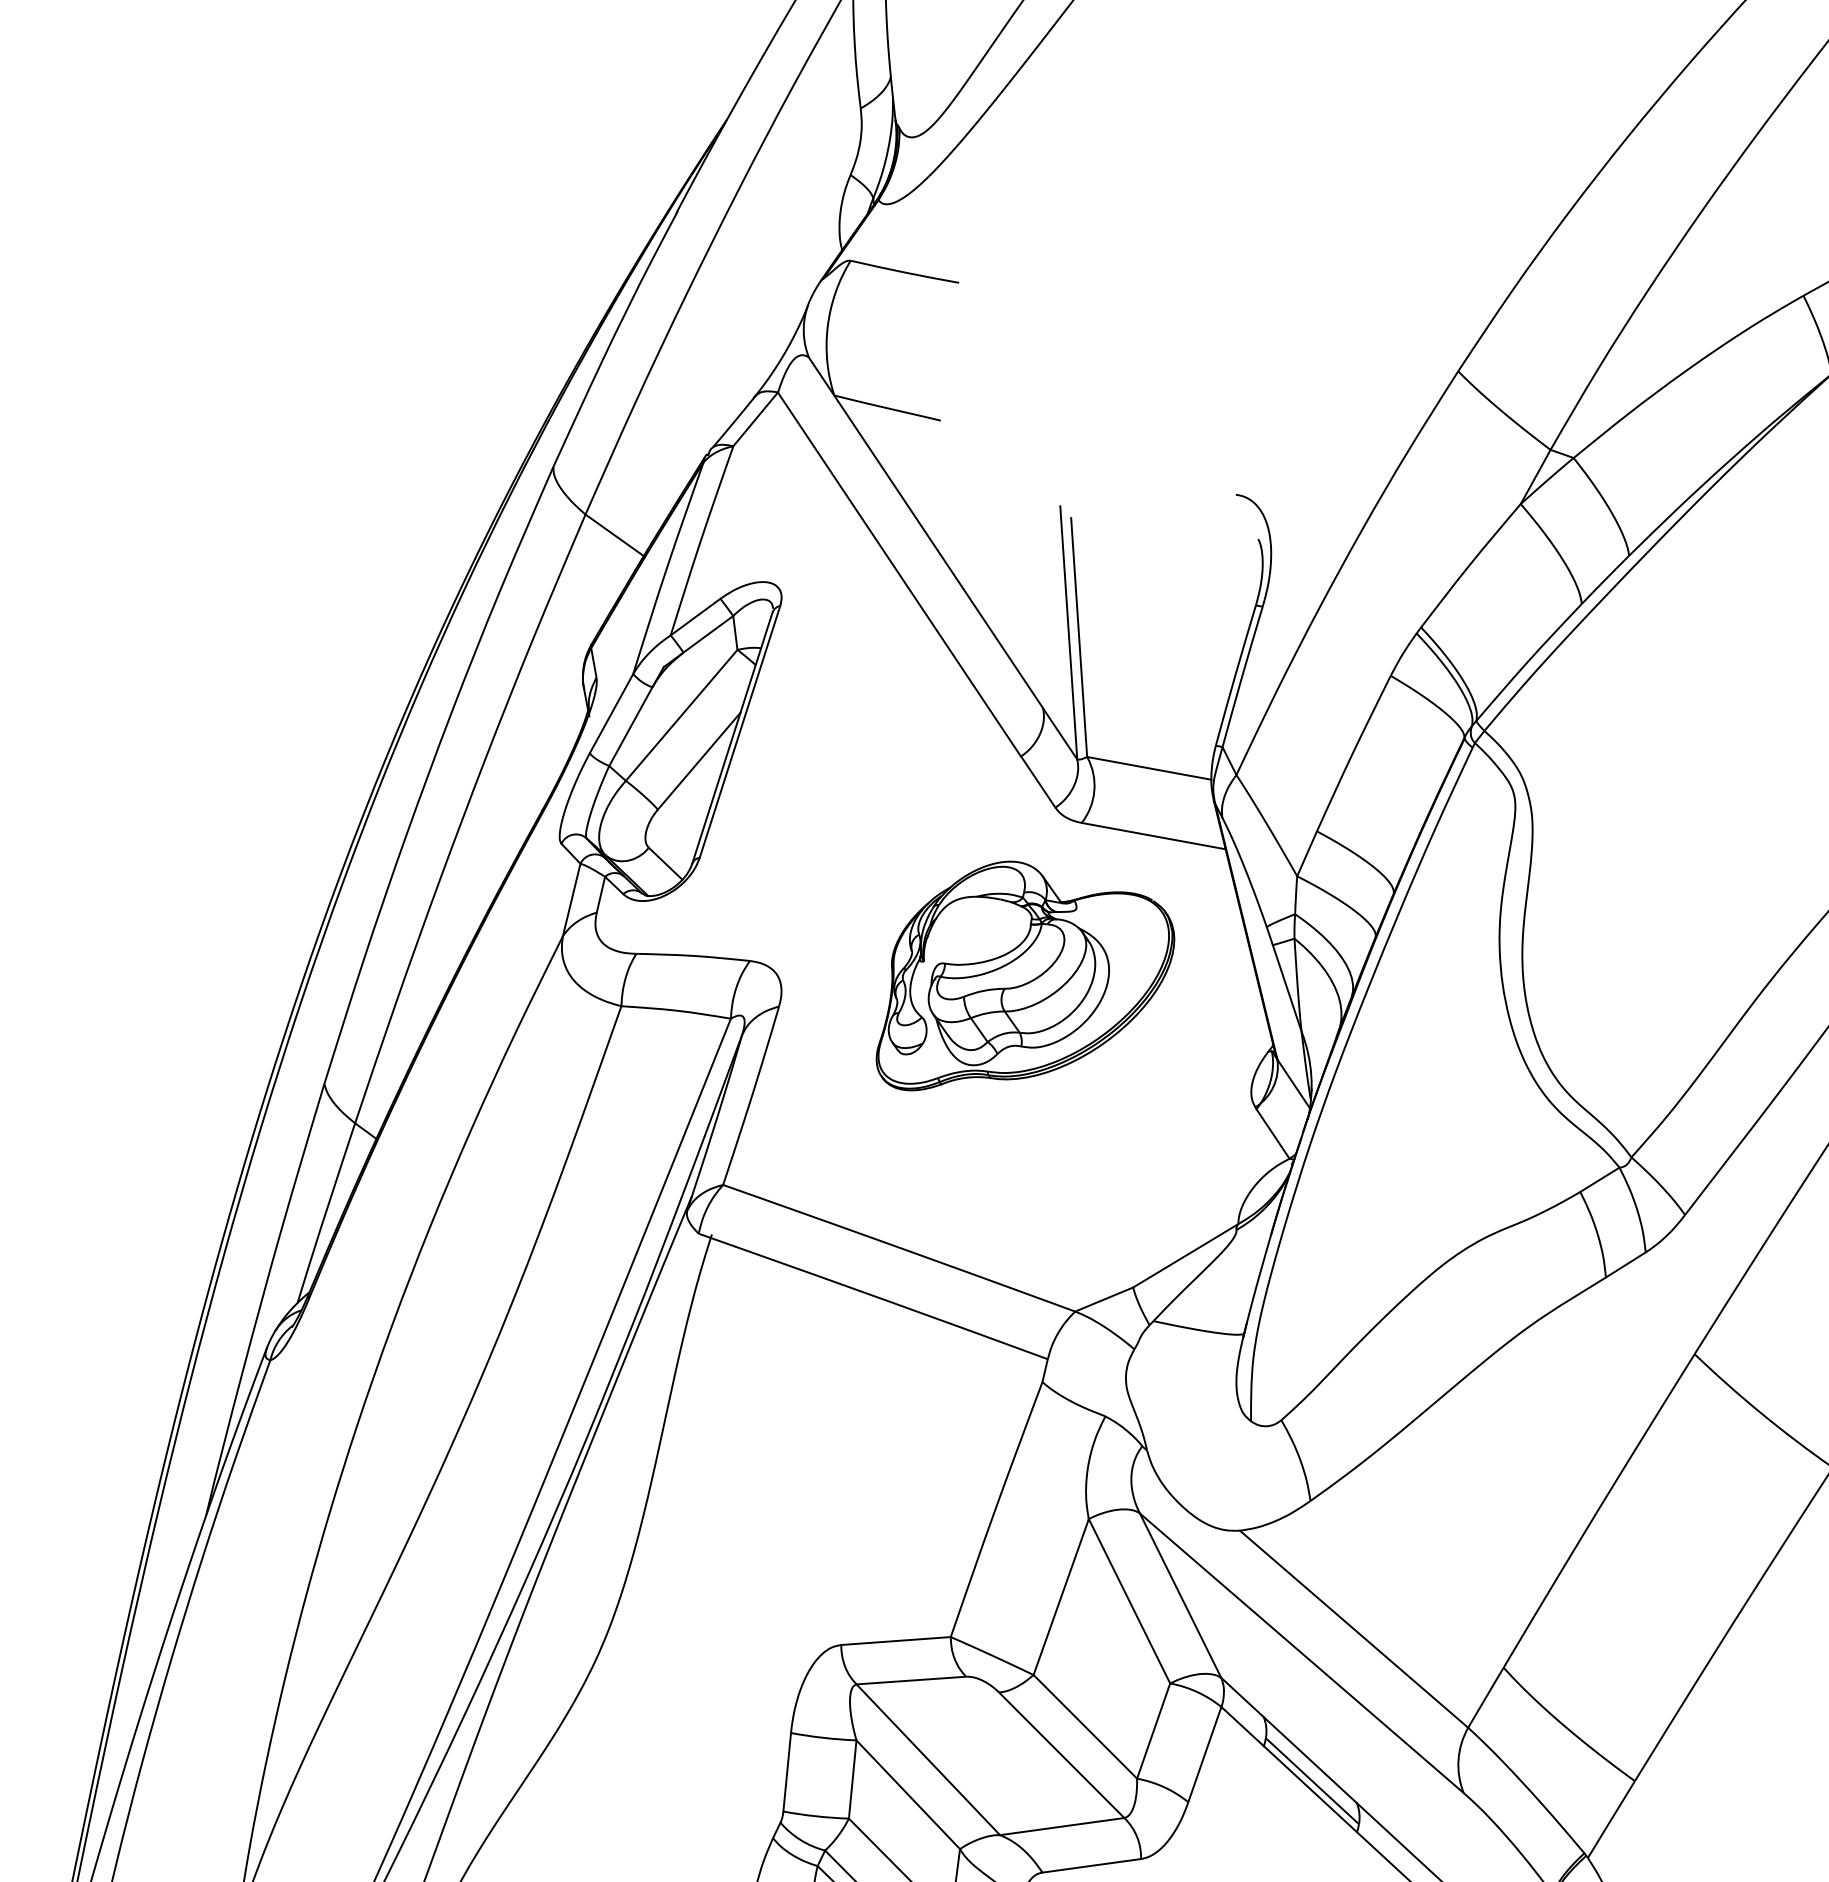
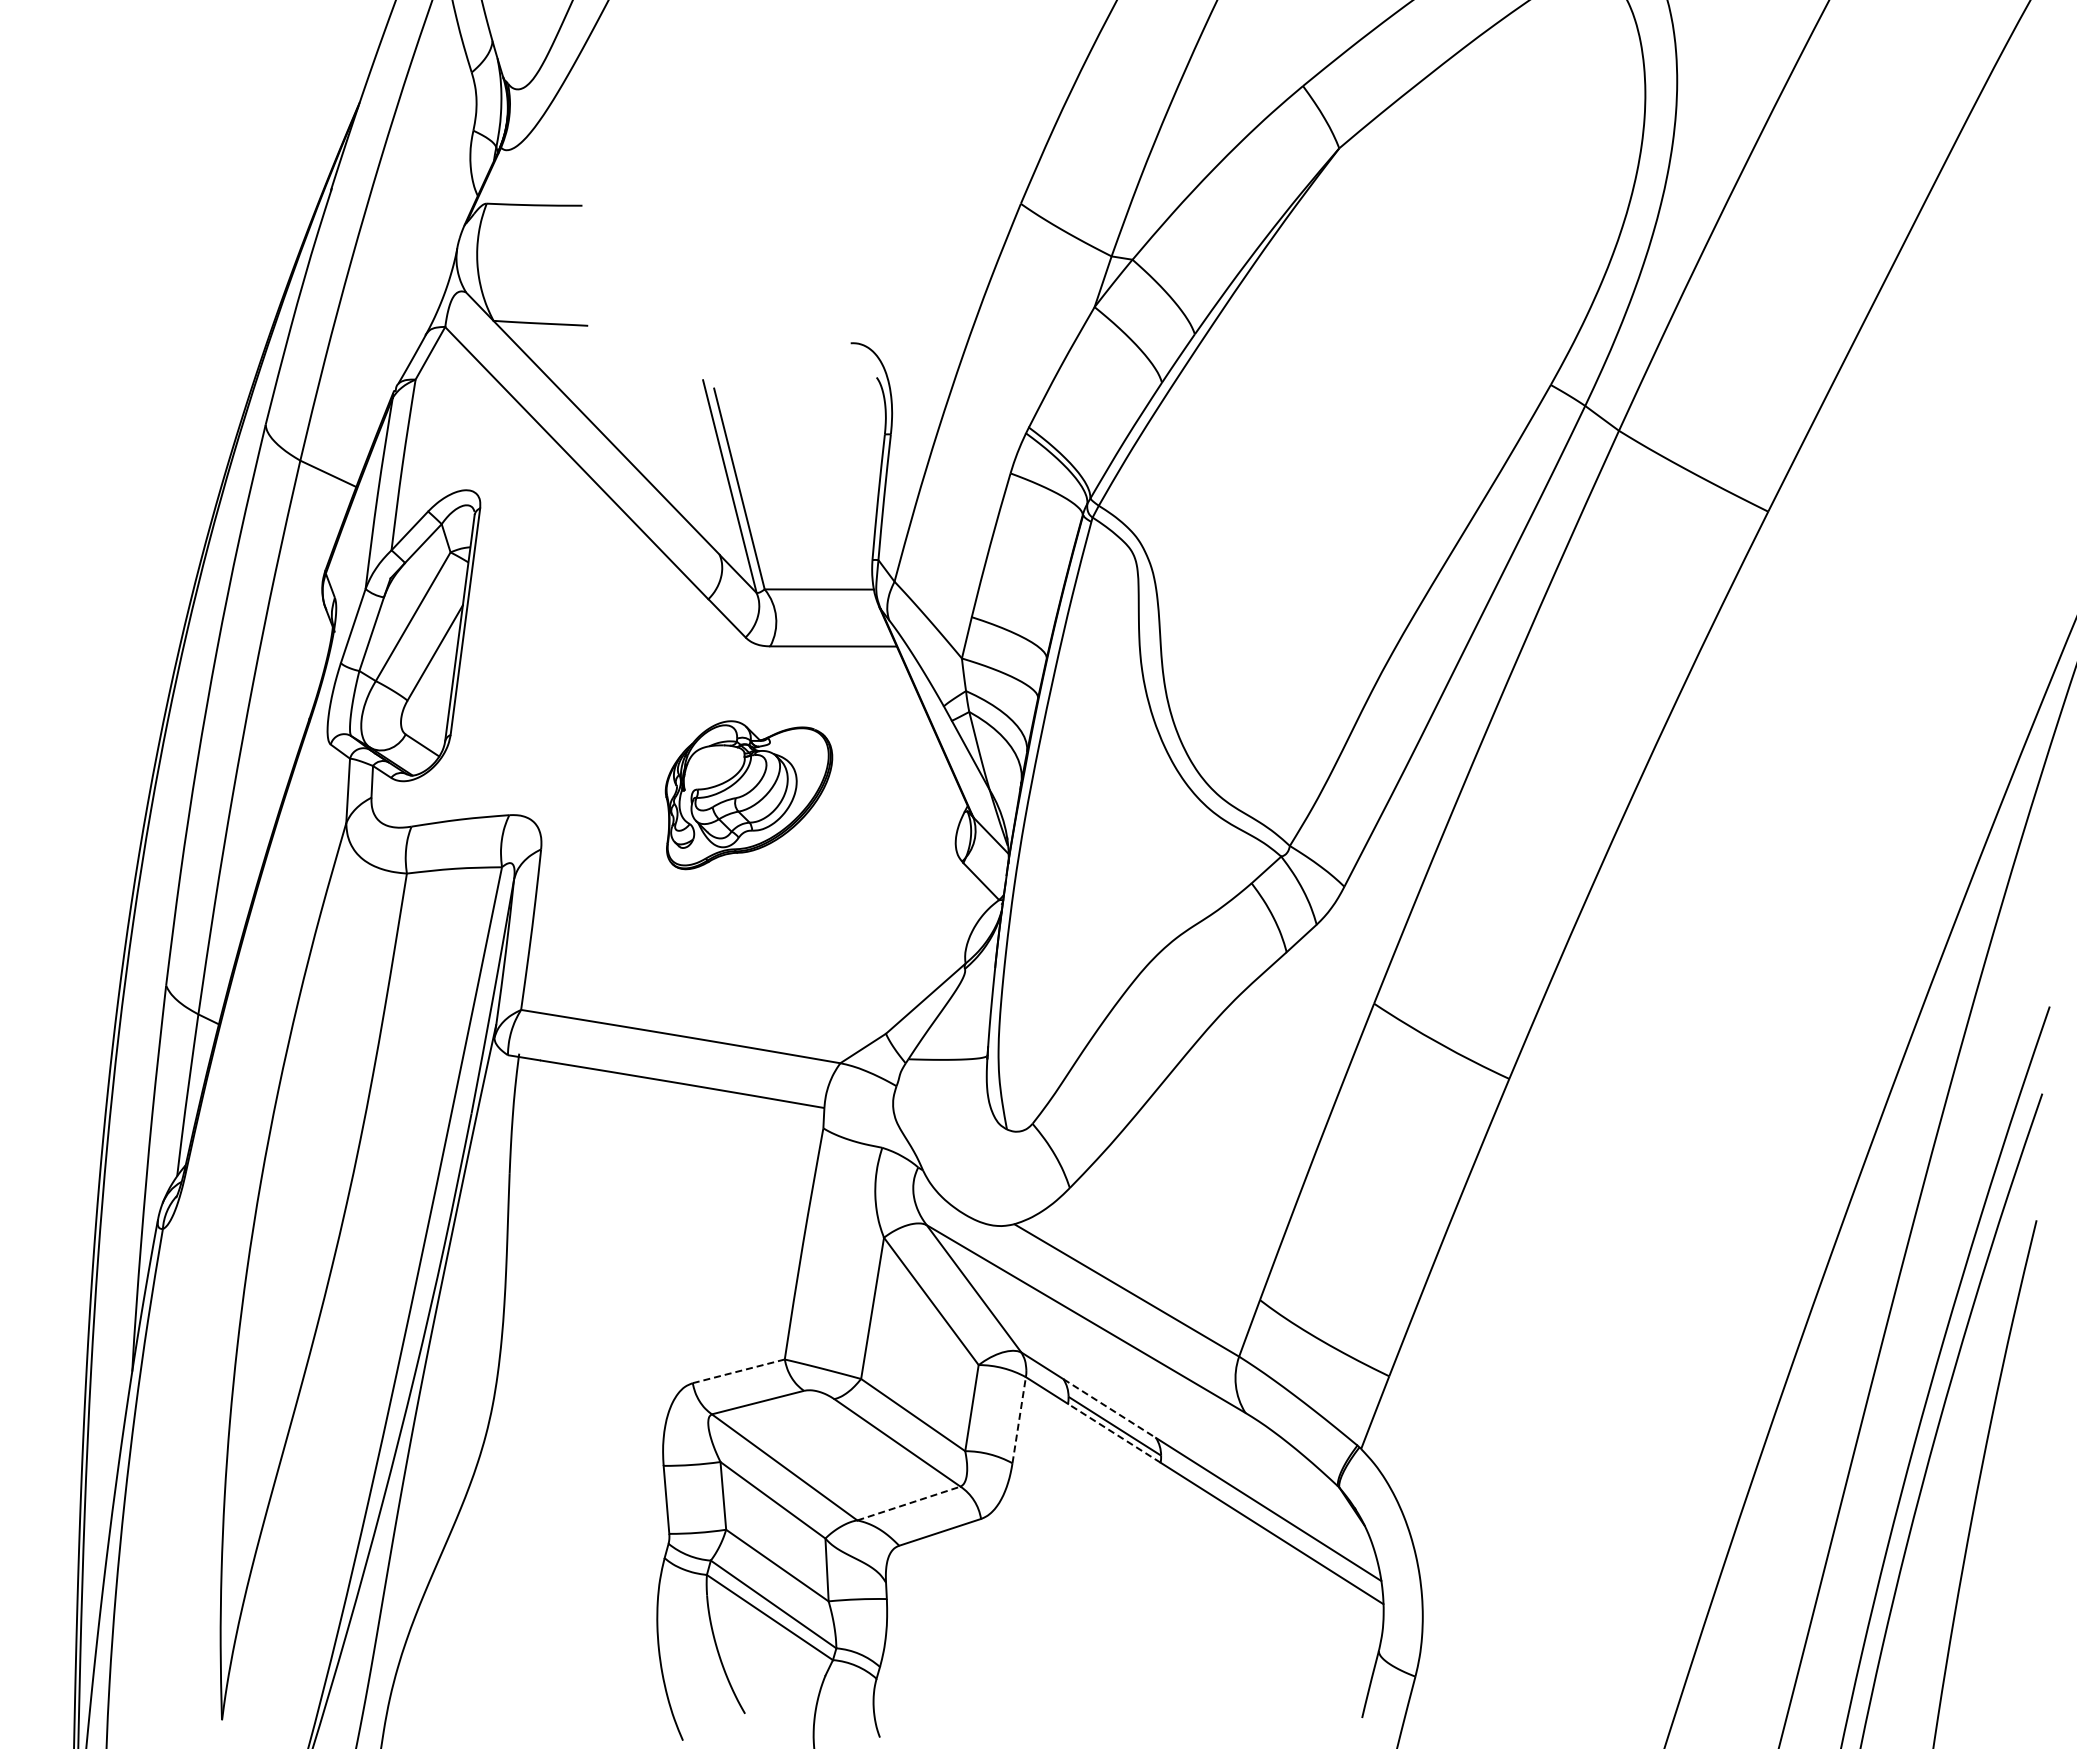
part: (1026, 986) -> (748, 794), size x0.7
line: (895, 1641) -> (738, 1371), solid -> dashed
line: (1205, 1754) -> (1019, 1420), solid -> dashed
line: (1310, 1759) -> (1109, 1408), solid -> dashed
line: (1310, 1789) -> (1114, 1433), solid -> dashed
line: (1062, 1826) -> (909, 1503), solid -> dashed

